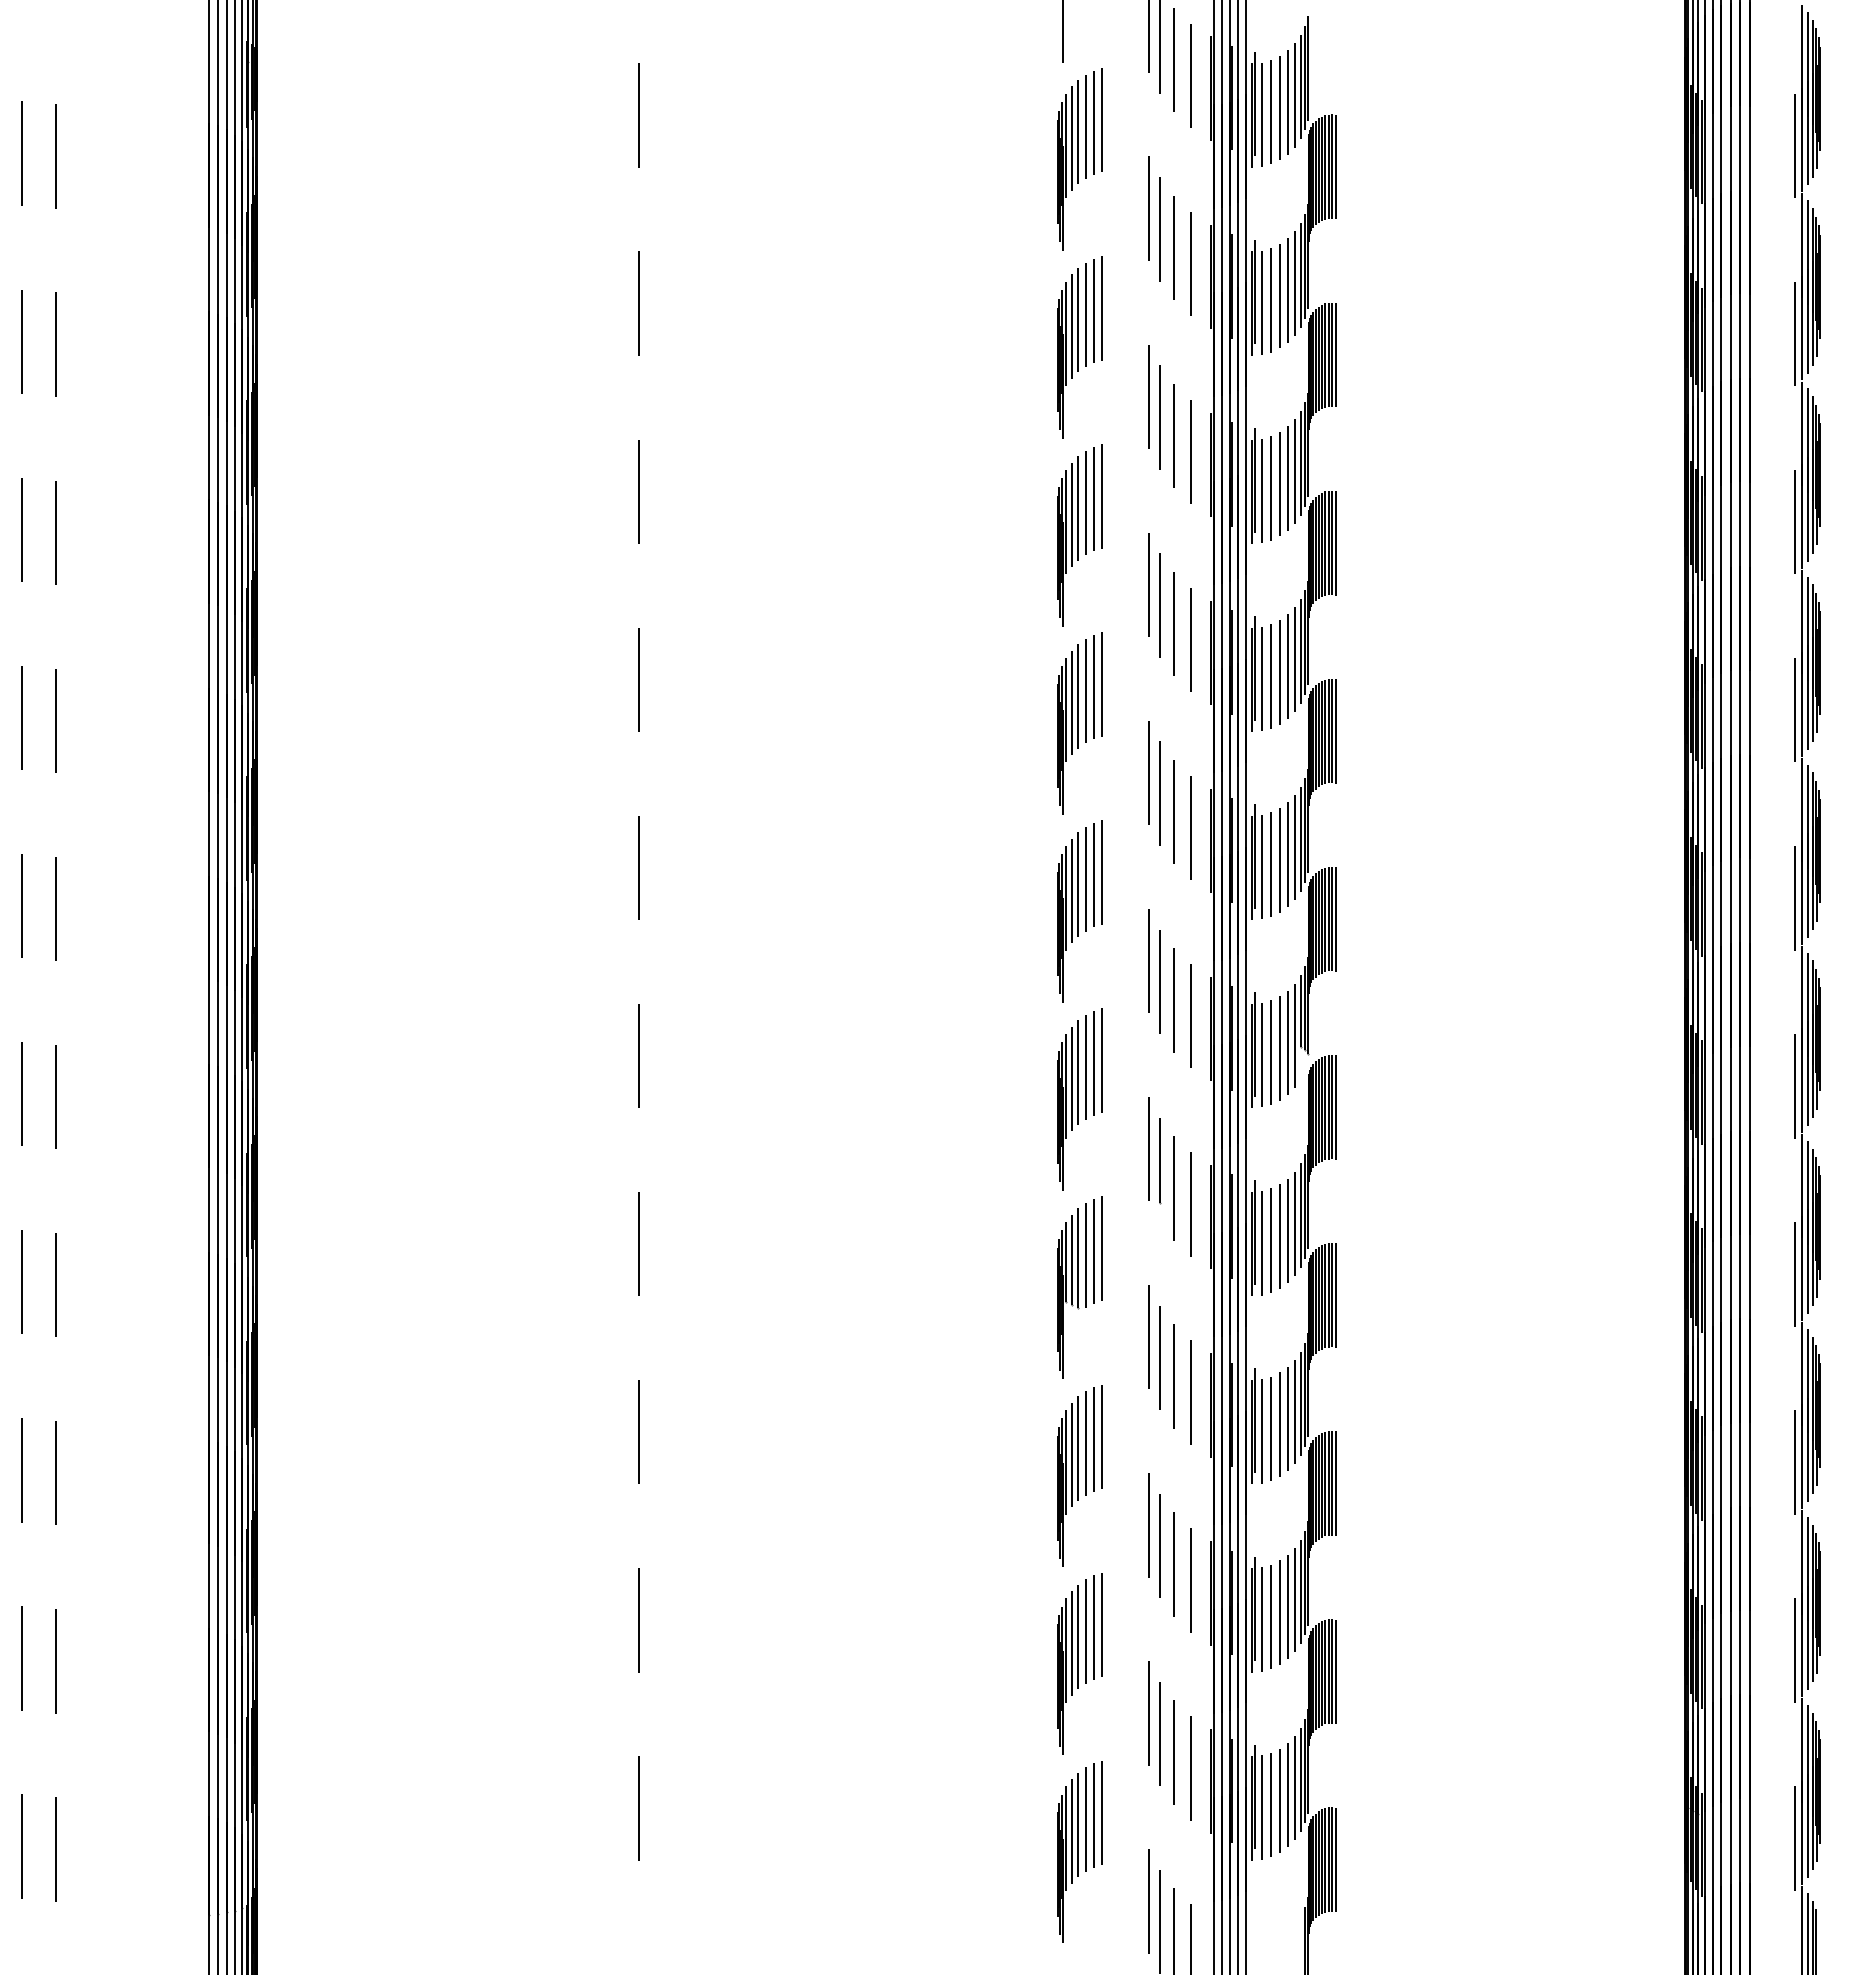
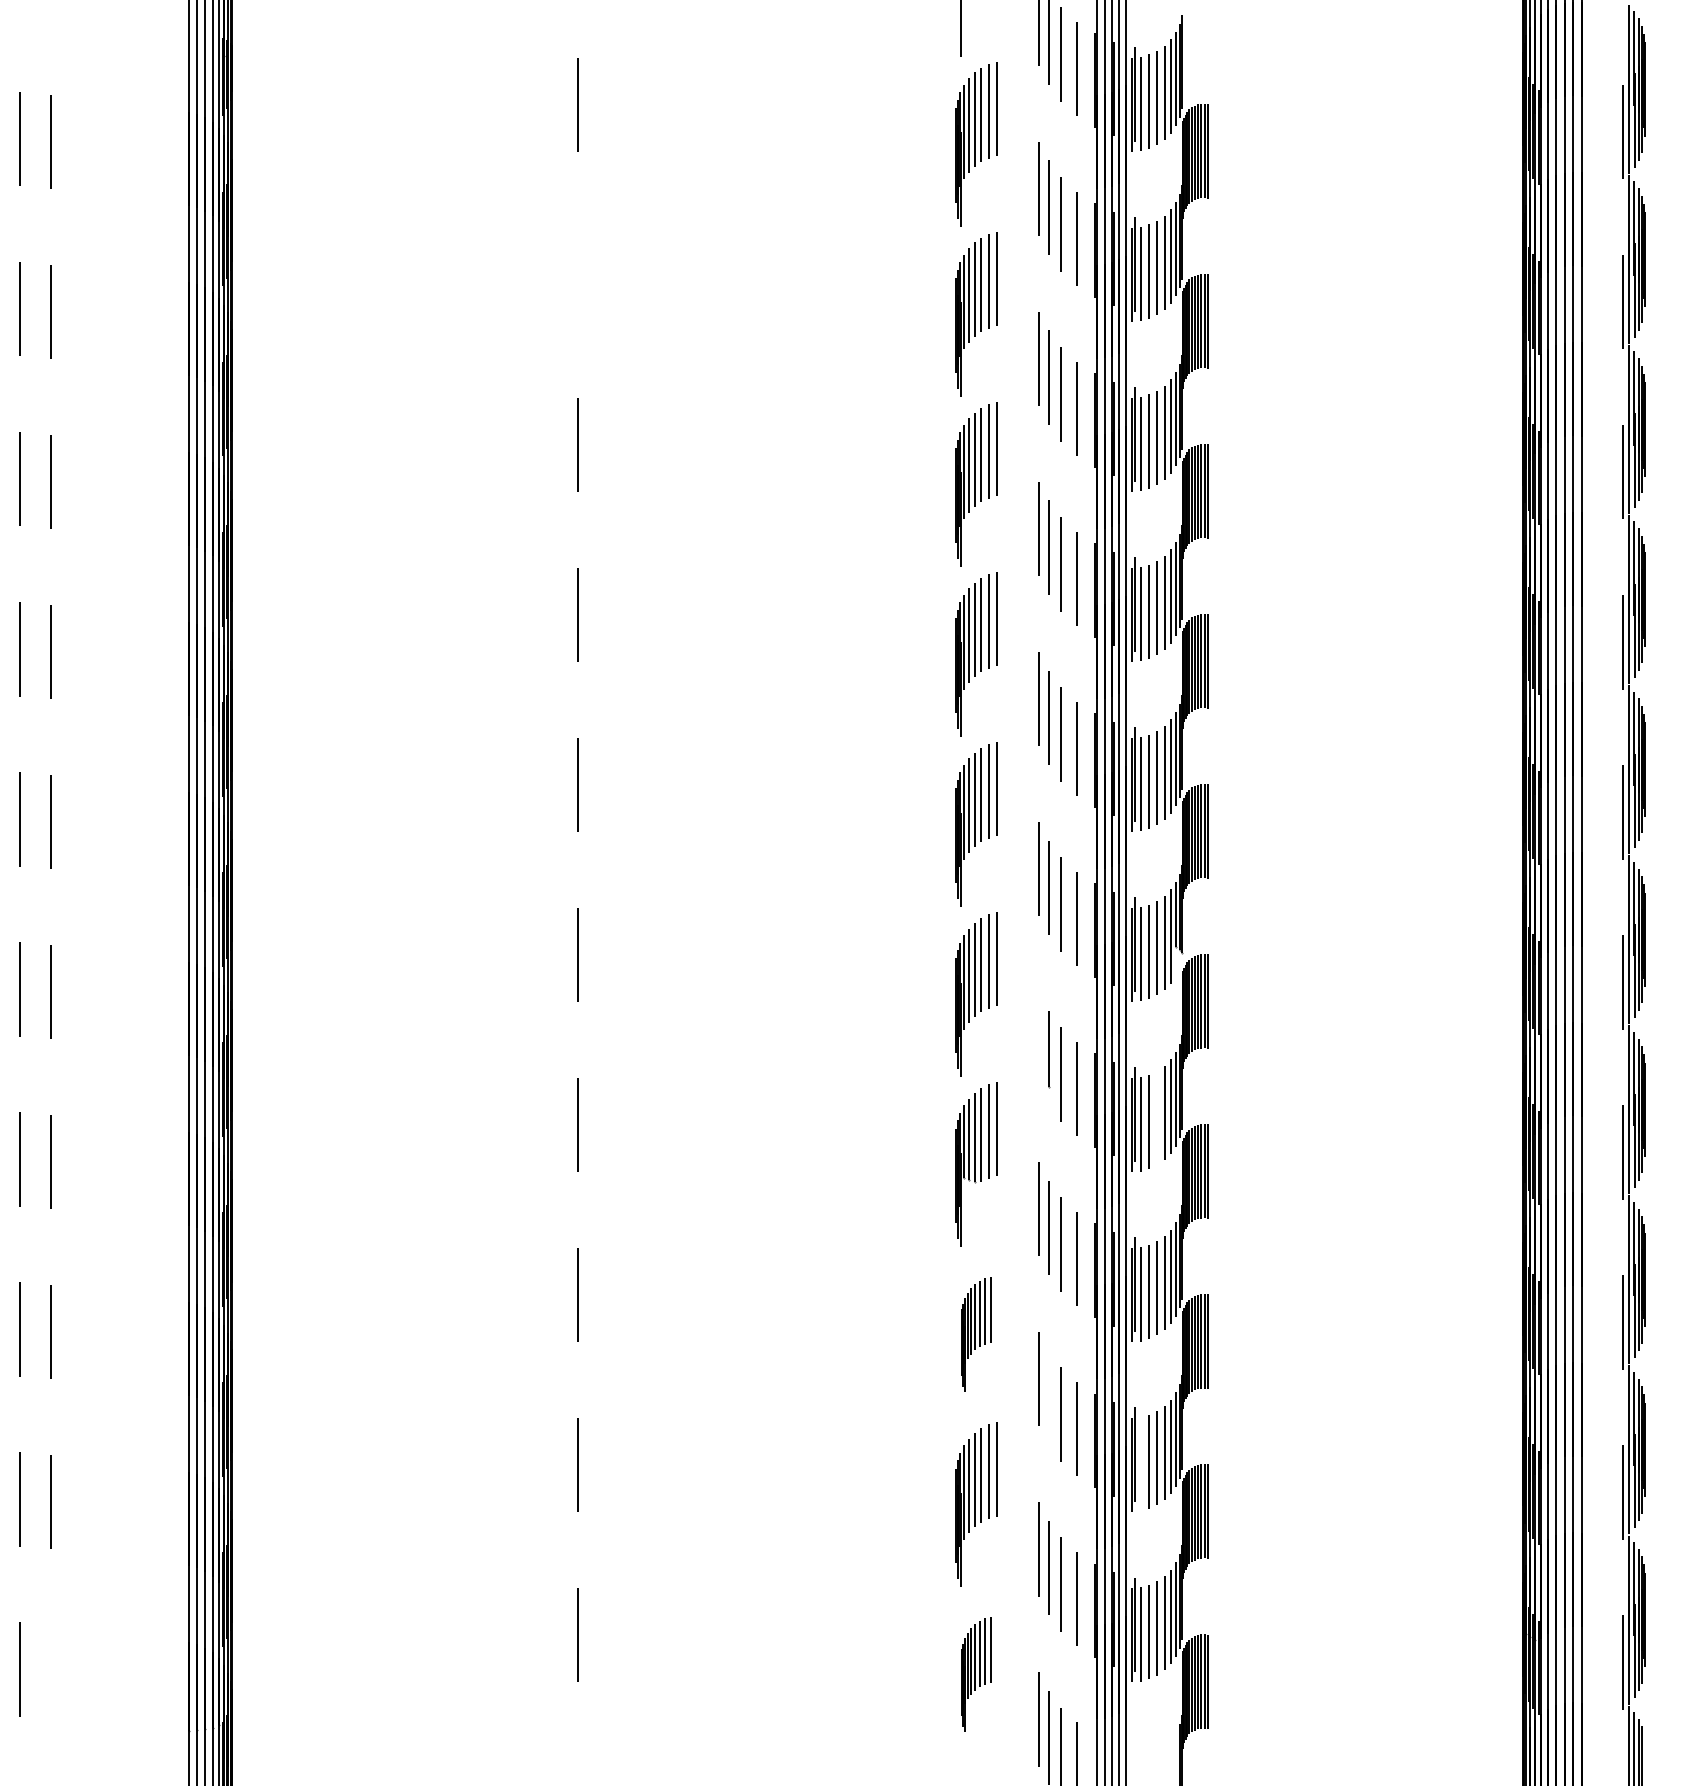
line: (639, 303) -> (578, 274), removed
line: (1148, 1148) -> (1038, 1038), removed
line: (1280, 1236) -> (1157, 1118), removed
part: (1079, 1475) -> (975, 1334), size x0.7
line: (1159, 1545) -> (1048, 1397), removed
line: (1261, 1619) -> (1140, 1464), removed
line: (56, 1849) -> (50, 1672), removed
part: (1079, 1851) -> (975, 1674), size x0.7

